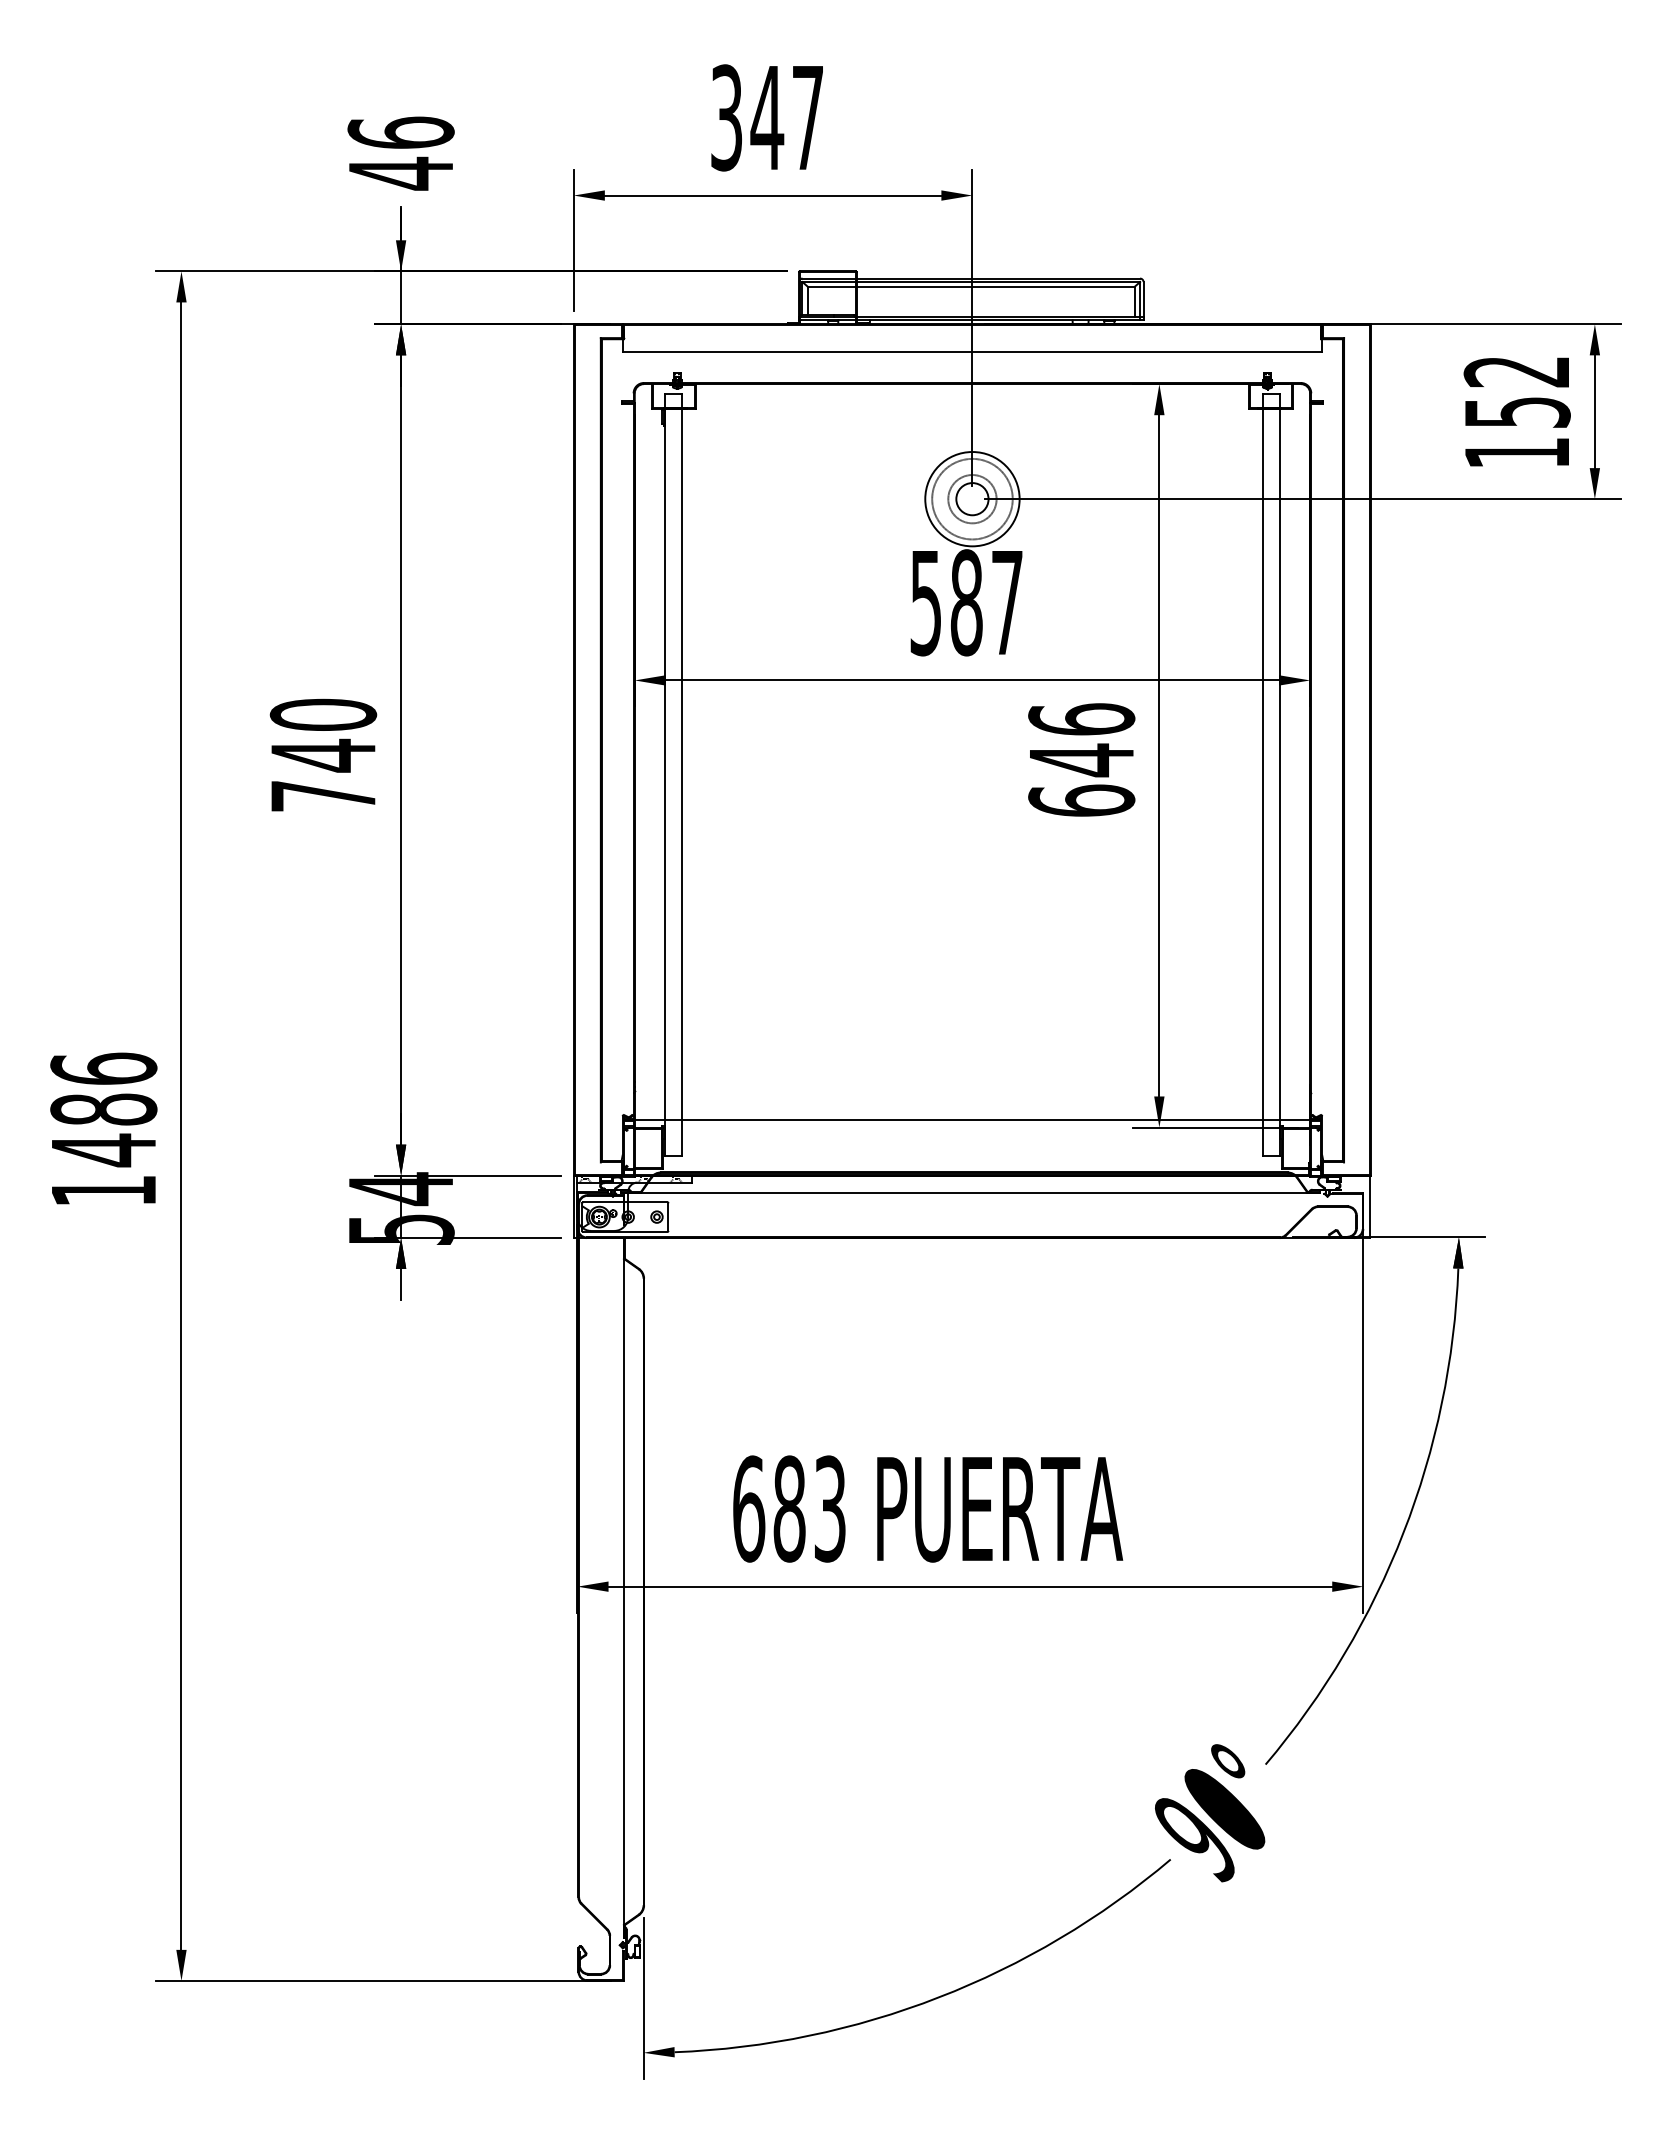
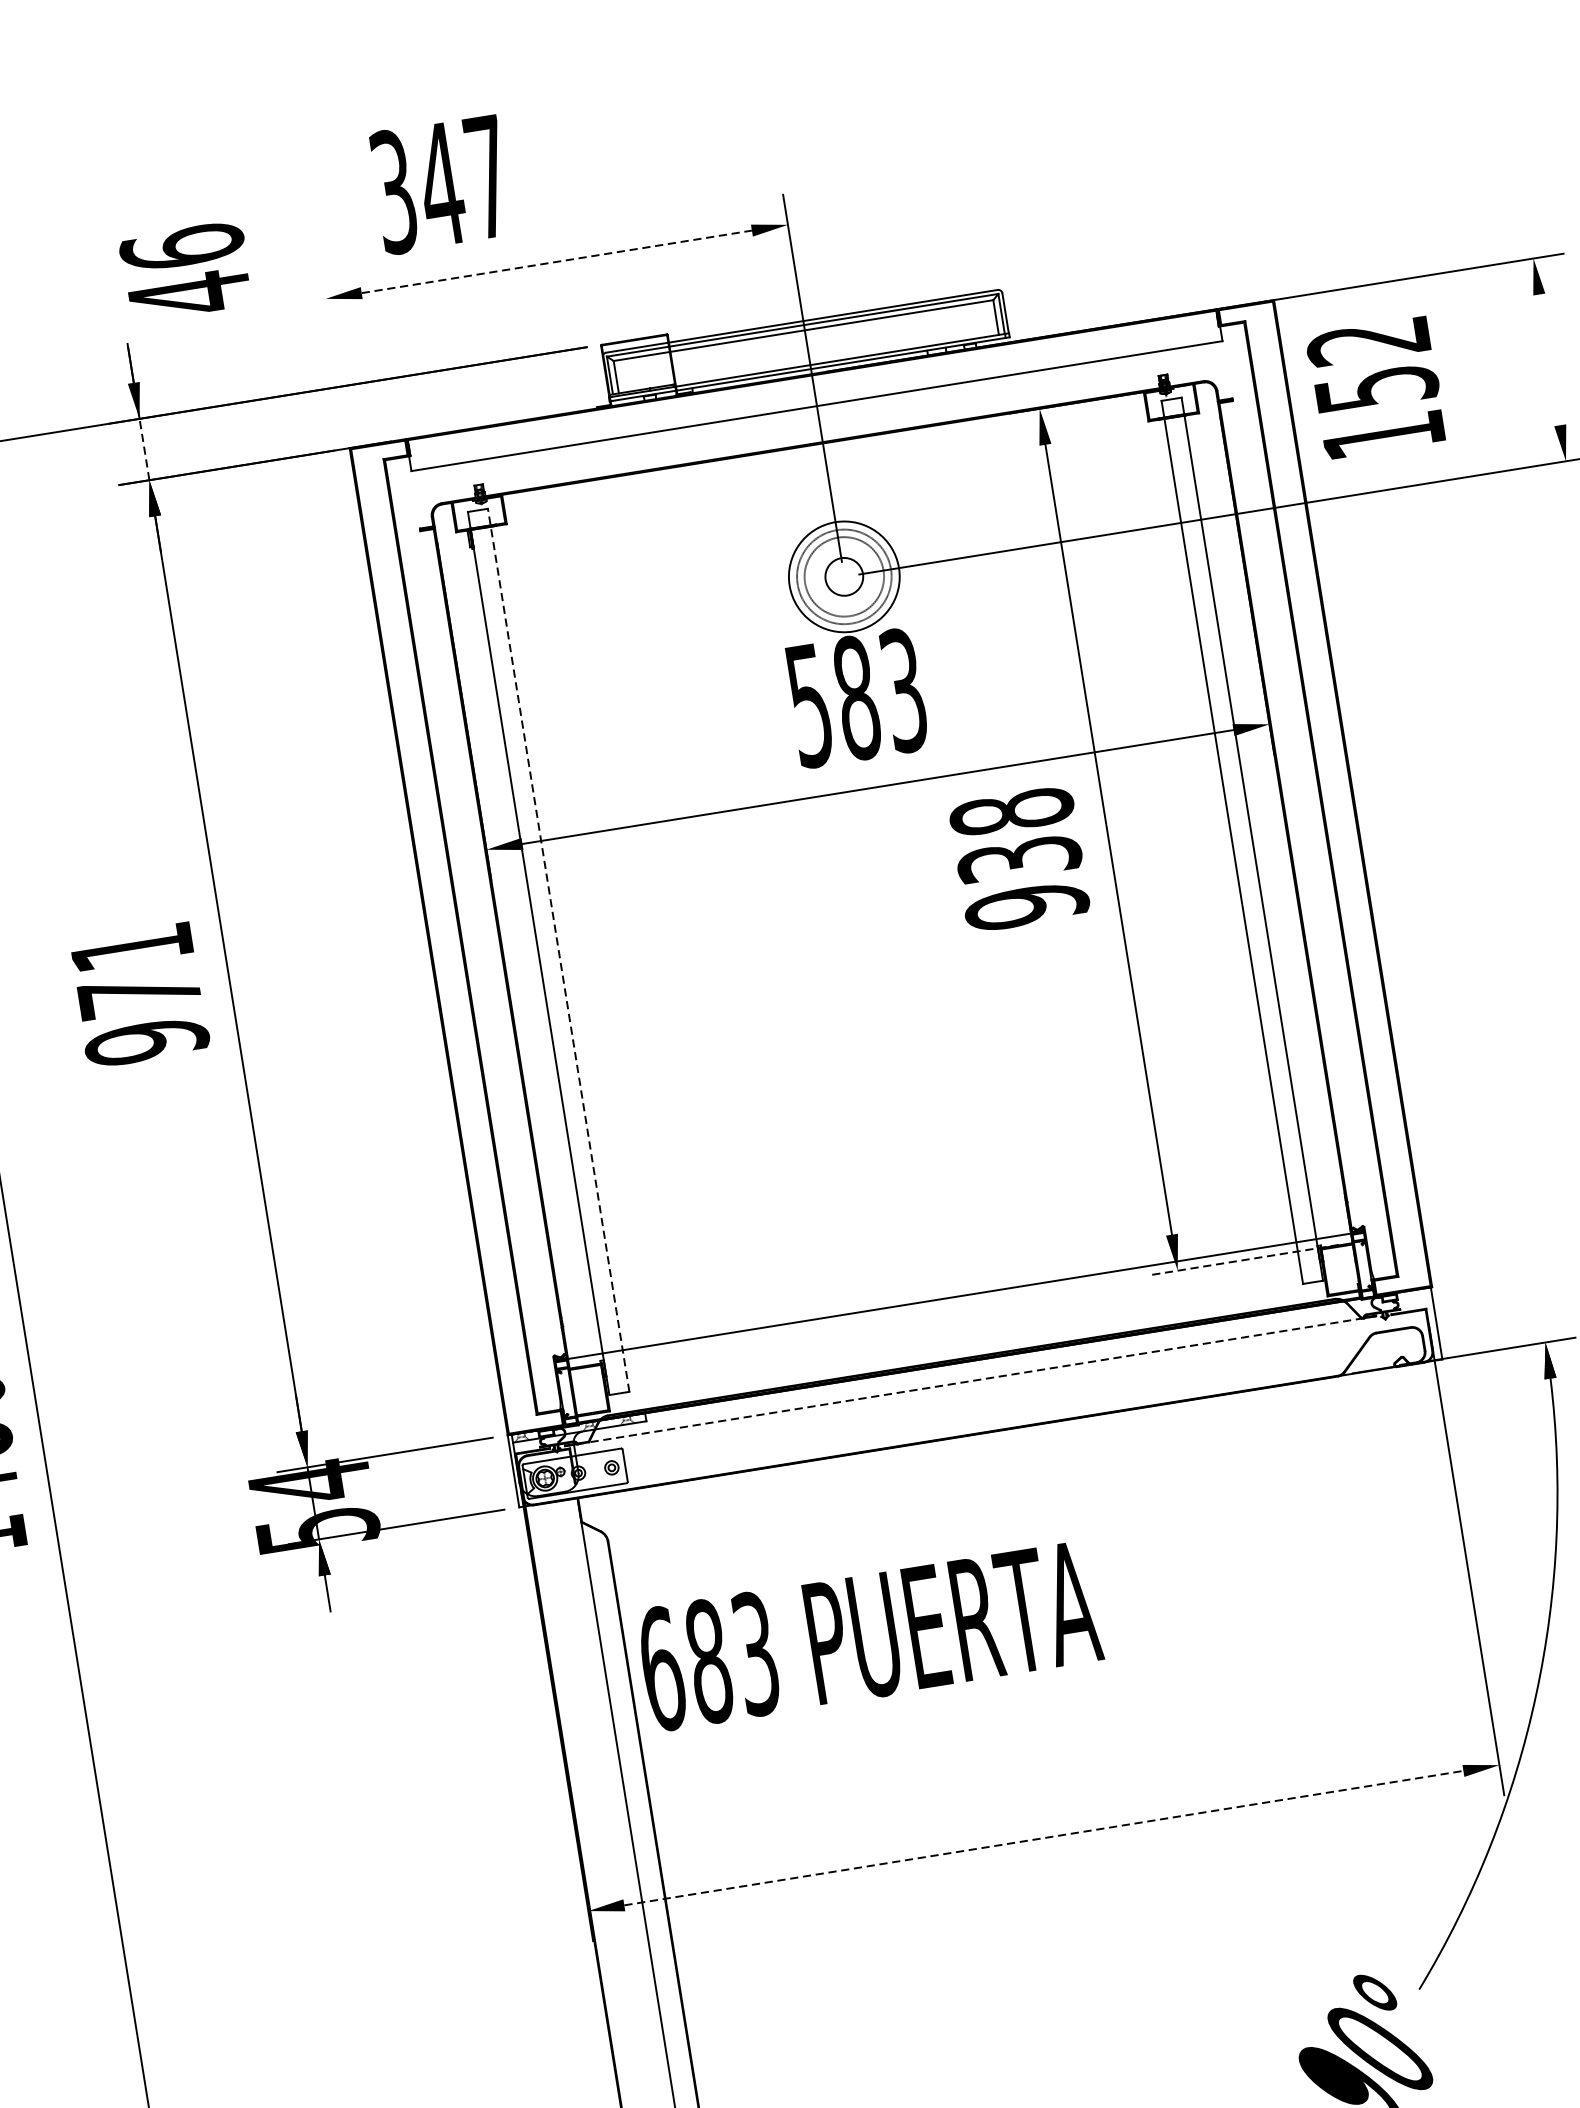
text: (766, 117) -> (440, 184), moved
text: (400, 153) -> (185, 271), moved
line: (773, 195) -> (557, 261), solid -> dashed
line: (573, 240) -> (333, 351), removed
line: (401, 297) -> (144, 449), solid -> dashed
text: (1516, 411) -> (1375, 387), moved
line: (1594, 411) -> (1549, 359), removed
circle: (972, 499) -> (844, 577), size x1.4
text: (1007, 602) -> (904, 690), 587 -> 583
text: (323, 755) -> (139, 994), 740 -> 971
text: (1081, 760) -> (1019, 859), 646 -> 938
line: (681, 774) -> (558, 950), solid -> dashed
line: (1215, 1127) -> (1242, 1260), solid -> dashed
line: (970, 1192) -> (970, 1381), solid -> dashed
text: (928, 1508) -> (869, 1635), moved
line: (970, 1586) -> (1043, 1837), solid -> dashed

